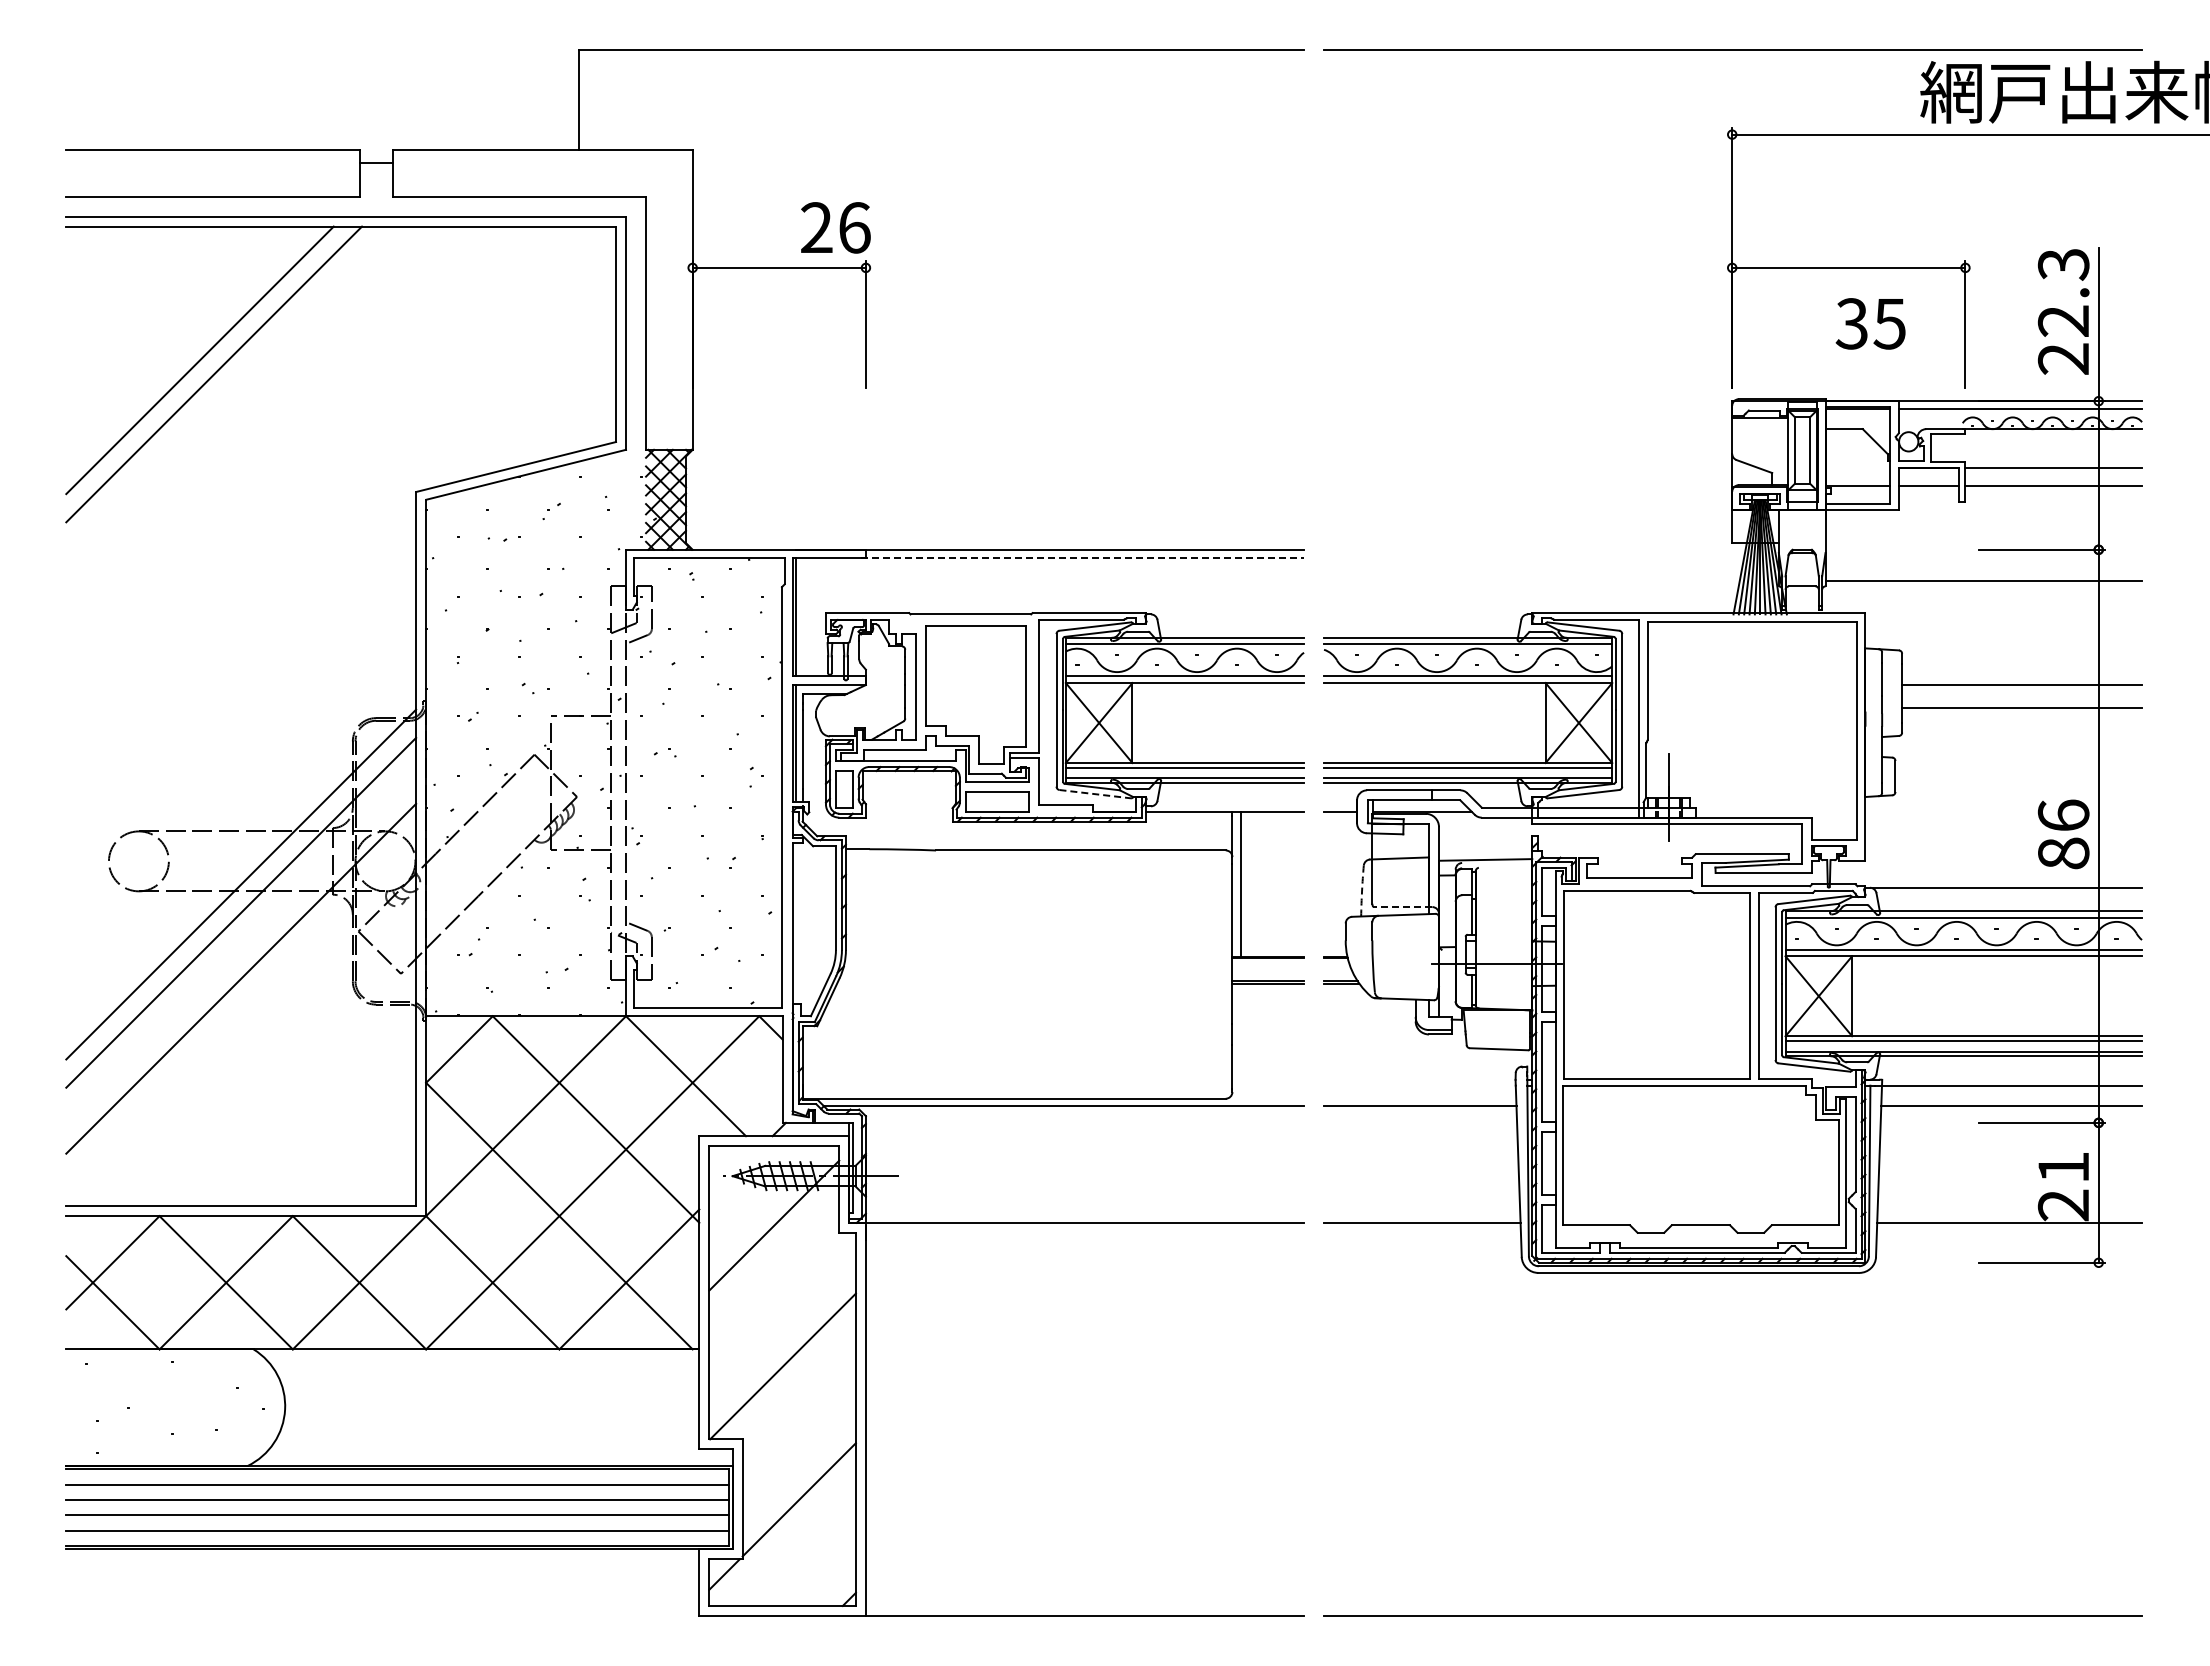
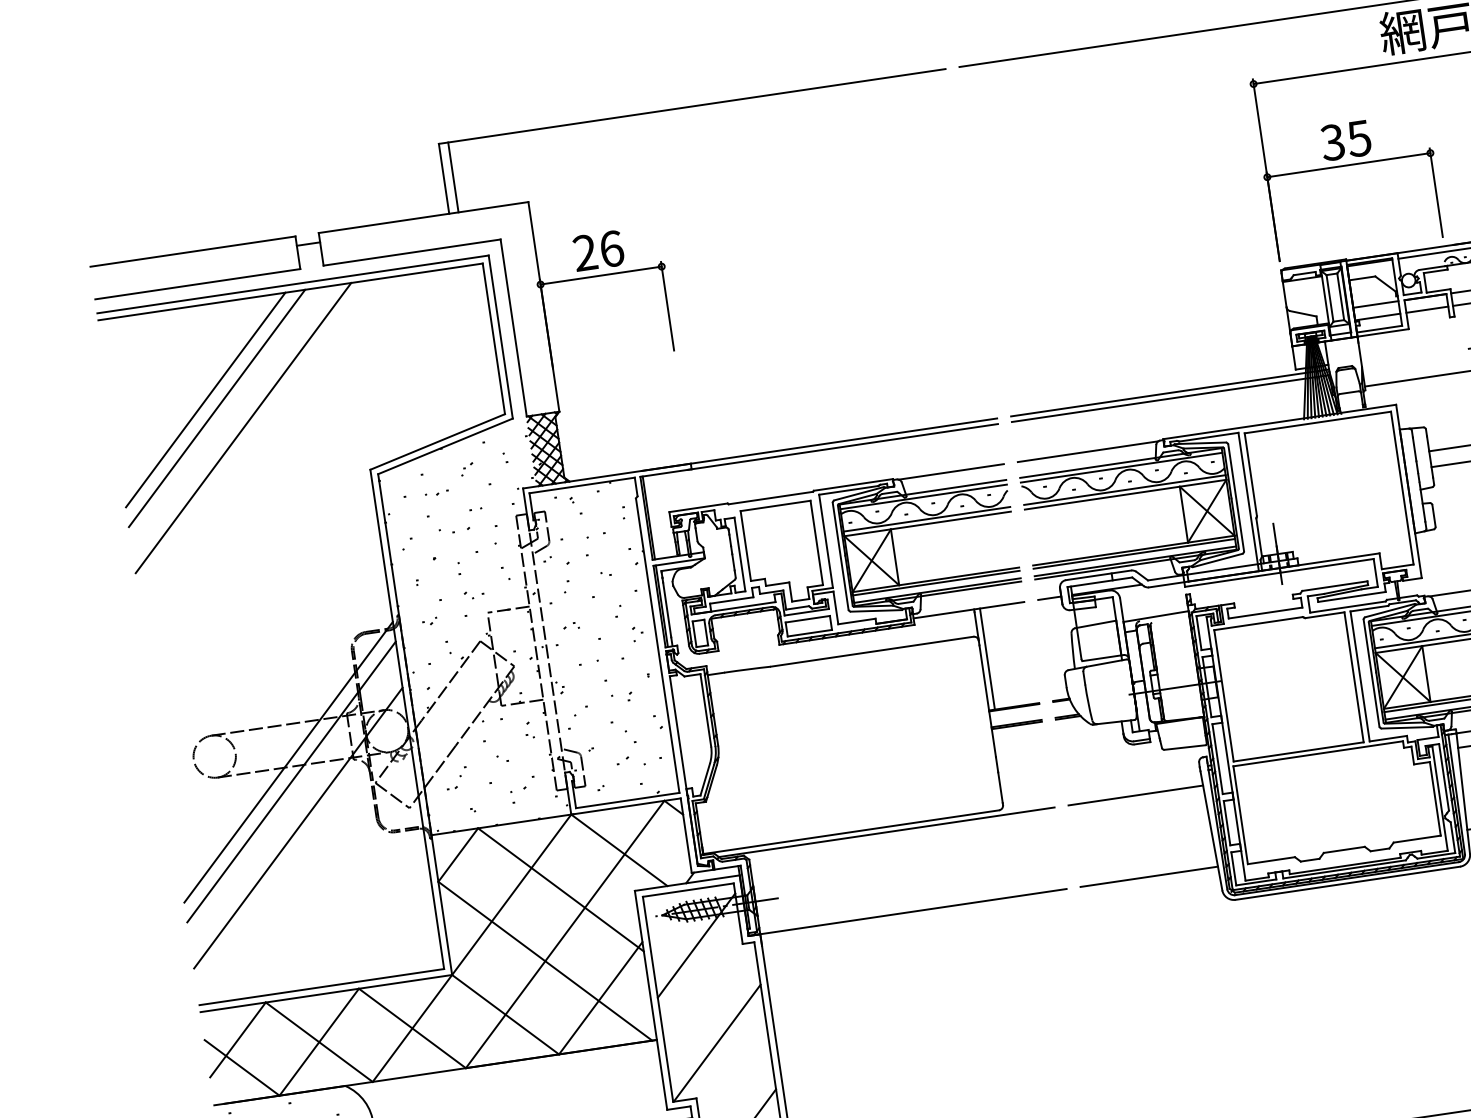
line: (592, 99) -> (453, 177), added
text: (835, 227) -> (598, 250), moved
text: (1870, 323) -> (1345, 140), moved
line: (247, 407) -> (243, 428), added
line: (1857, 468) -> (1375, 304), added
line: (1551, 549) -> (1170, 392), added
line: (1082, 557) -> (843, 446), dashed -> solid
line: (1551, 557) -> (1170, 398), added
line: (1228, 615) -> (951, 472), added
line: (1424, 615) -> (1088, 451), added
line: (1095, 794) -> (876, 611), dashed -> solid
arc: (1362, 891) -> (1073, 651), dashed -> solid
line: (1402, 907) -> (1102, 658), dashed -> solid

